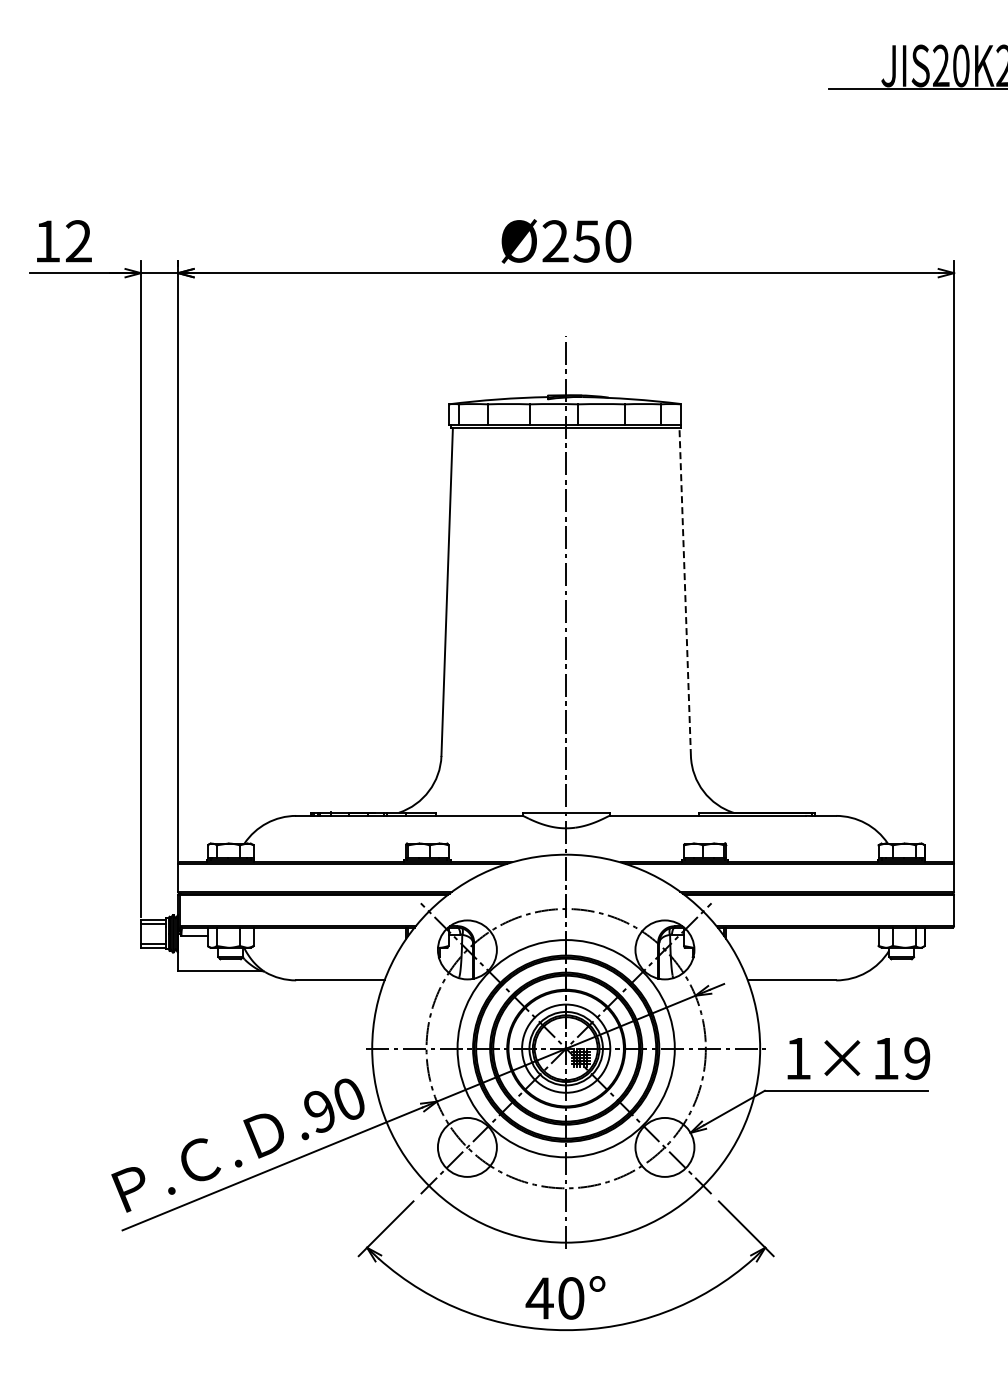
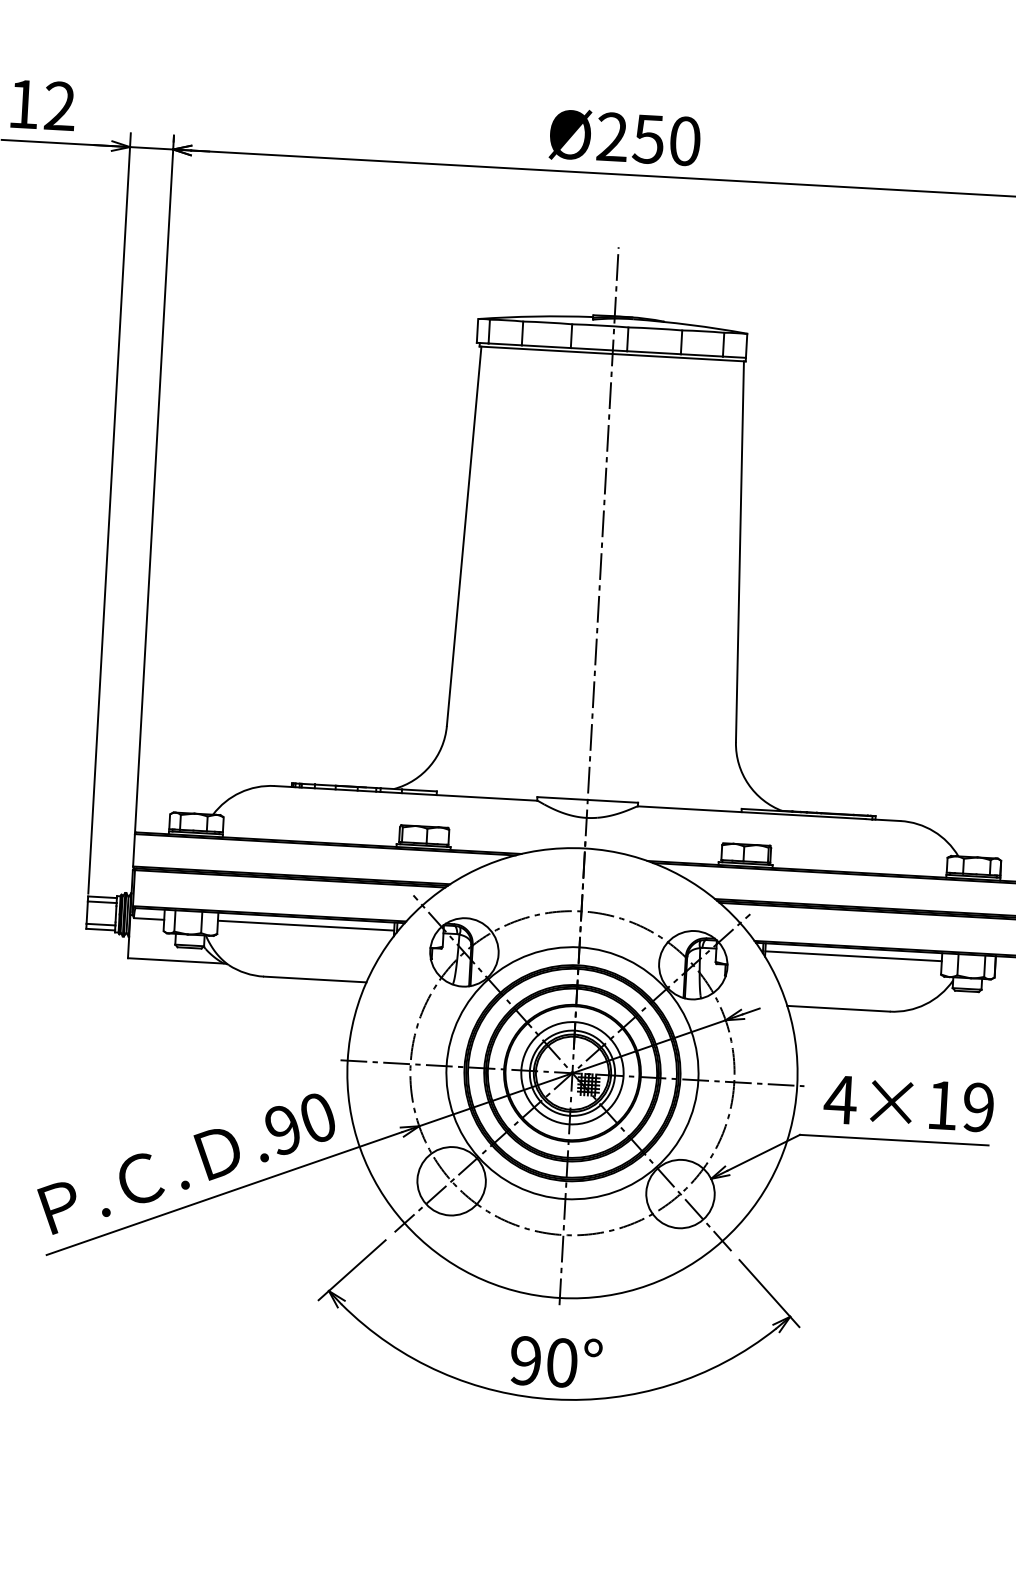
line: (685, 591) -> (740, 551), dashed -> solid
line: (329, 934) -> (305, 925), added
line: (802, 934) -> (853, 956), added
text: (797, 1058) -> (839, 1099), 1×19 -> 4×19
text: (539, 1298) -> (525, 1360), 40° -> 90°

